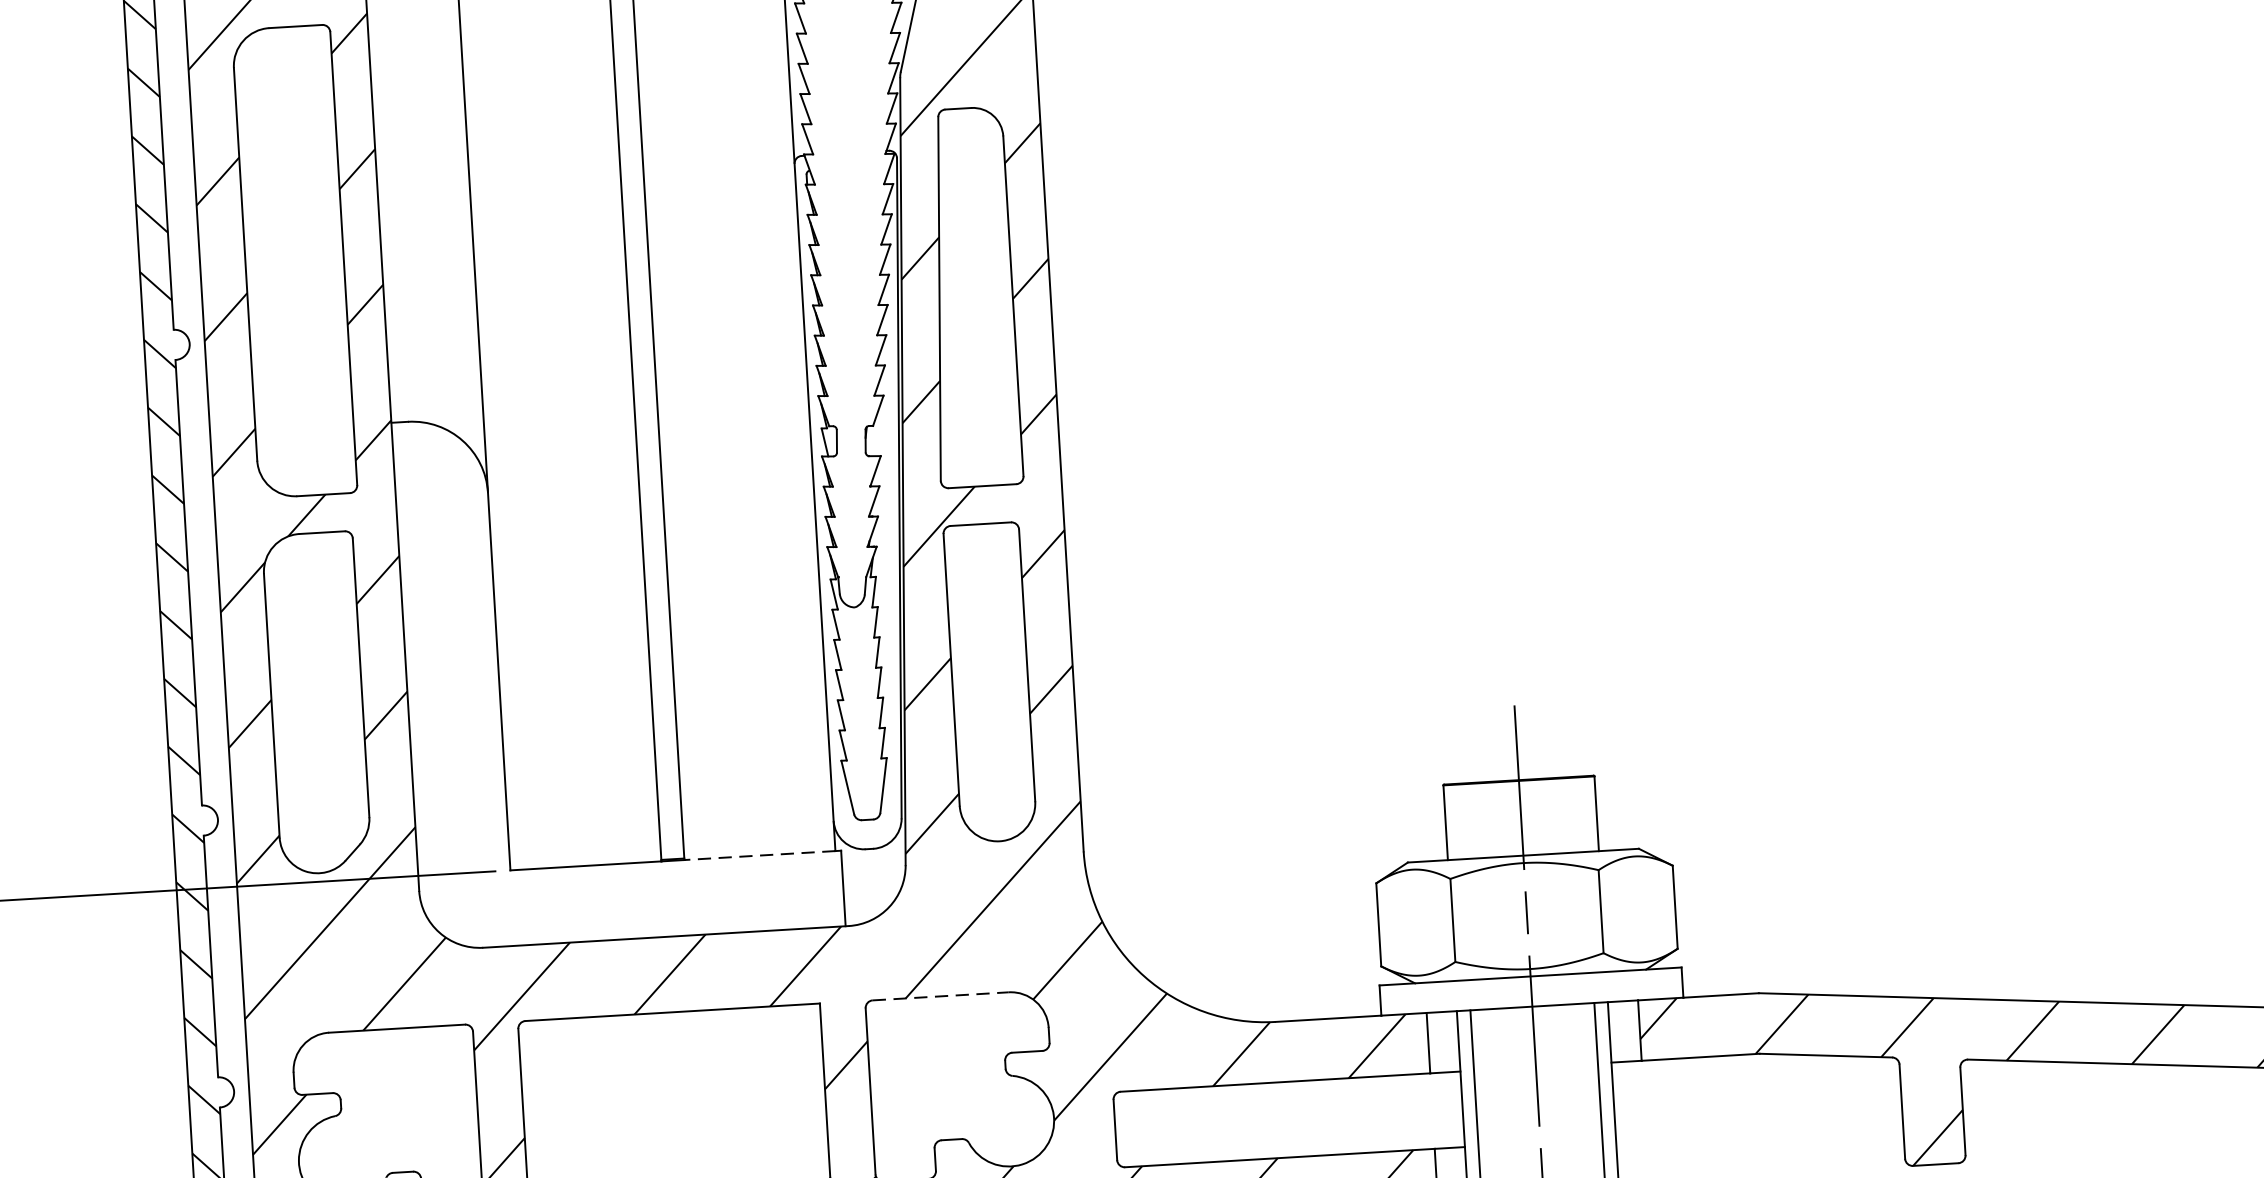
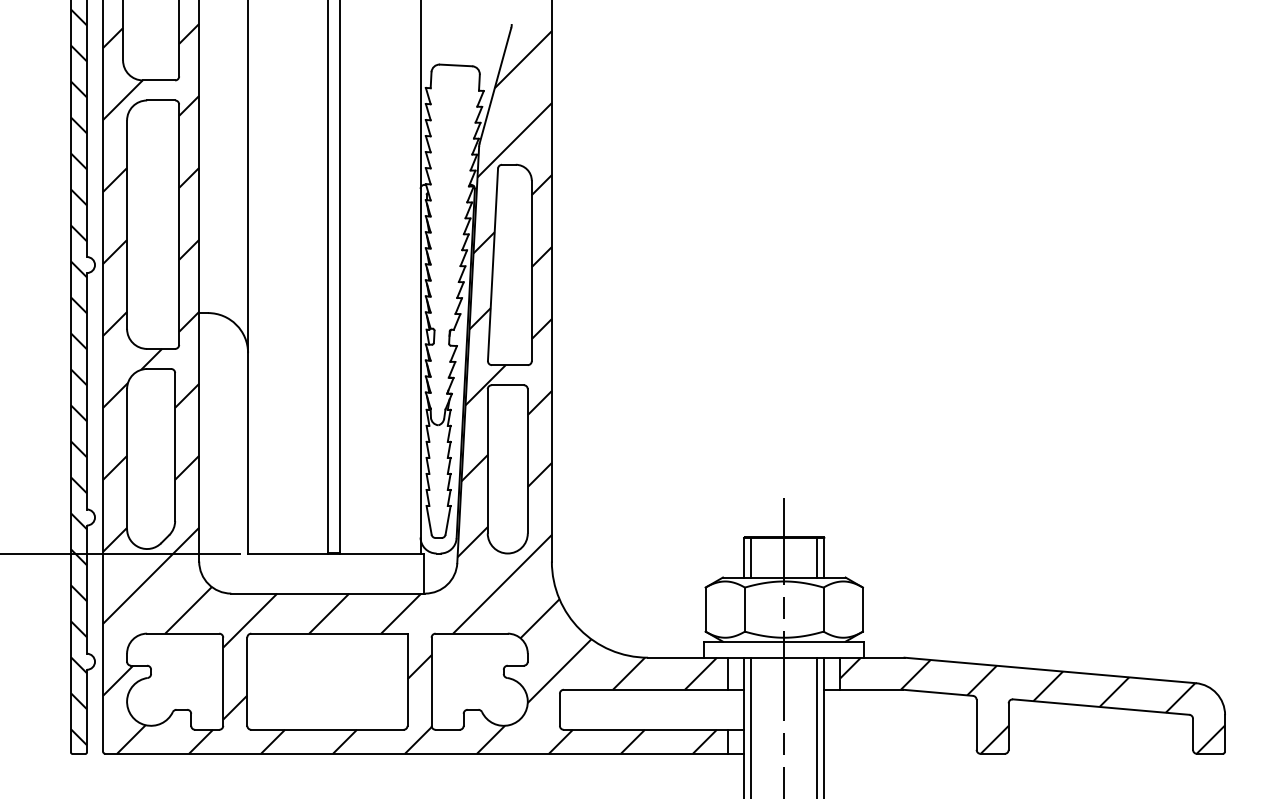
line: (1583, 814) -> (817, 557), added
line: (1459, 821) -> (751, 557), added
line: (759, 855) -> (380, 553), dashed -> solid
line: (942, 995) -> (472, 633), dashed -> solid

